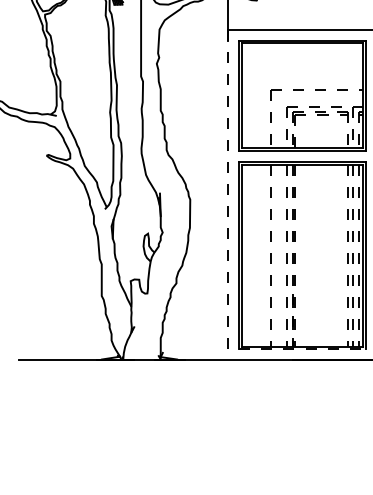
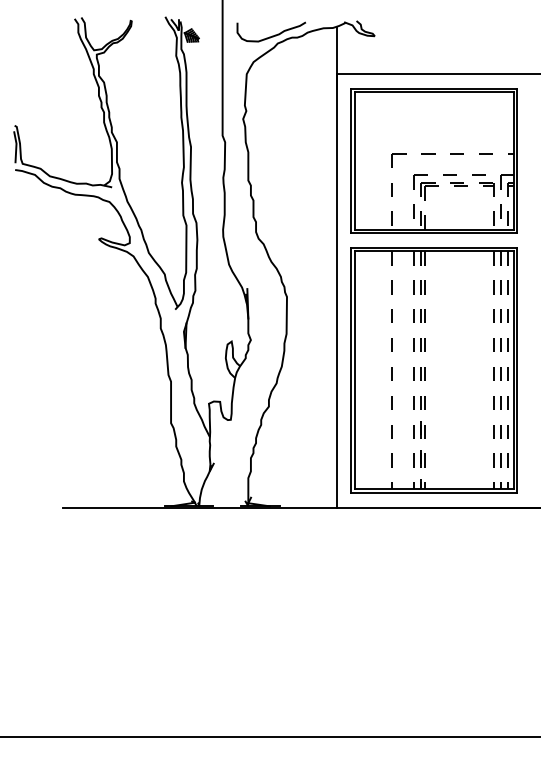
line: (228, 194) -> (336, 290), dashed -> solid
line: (302, 349) -> (434, 493), dashed -> solid

